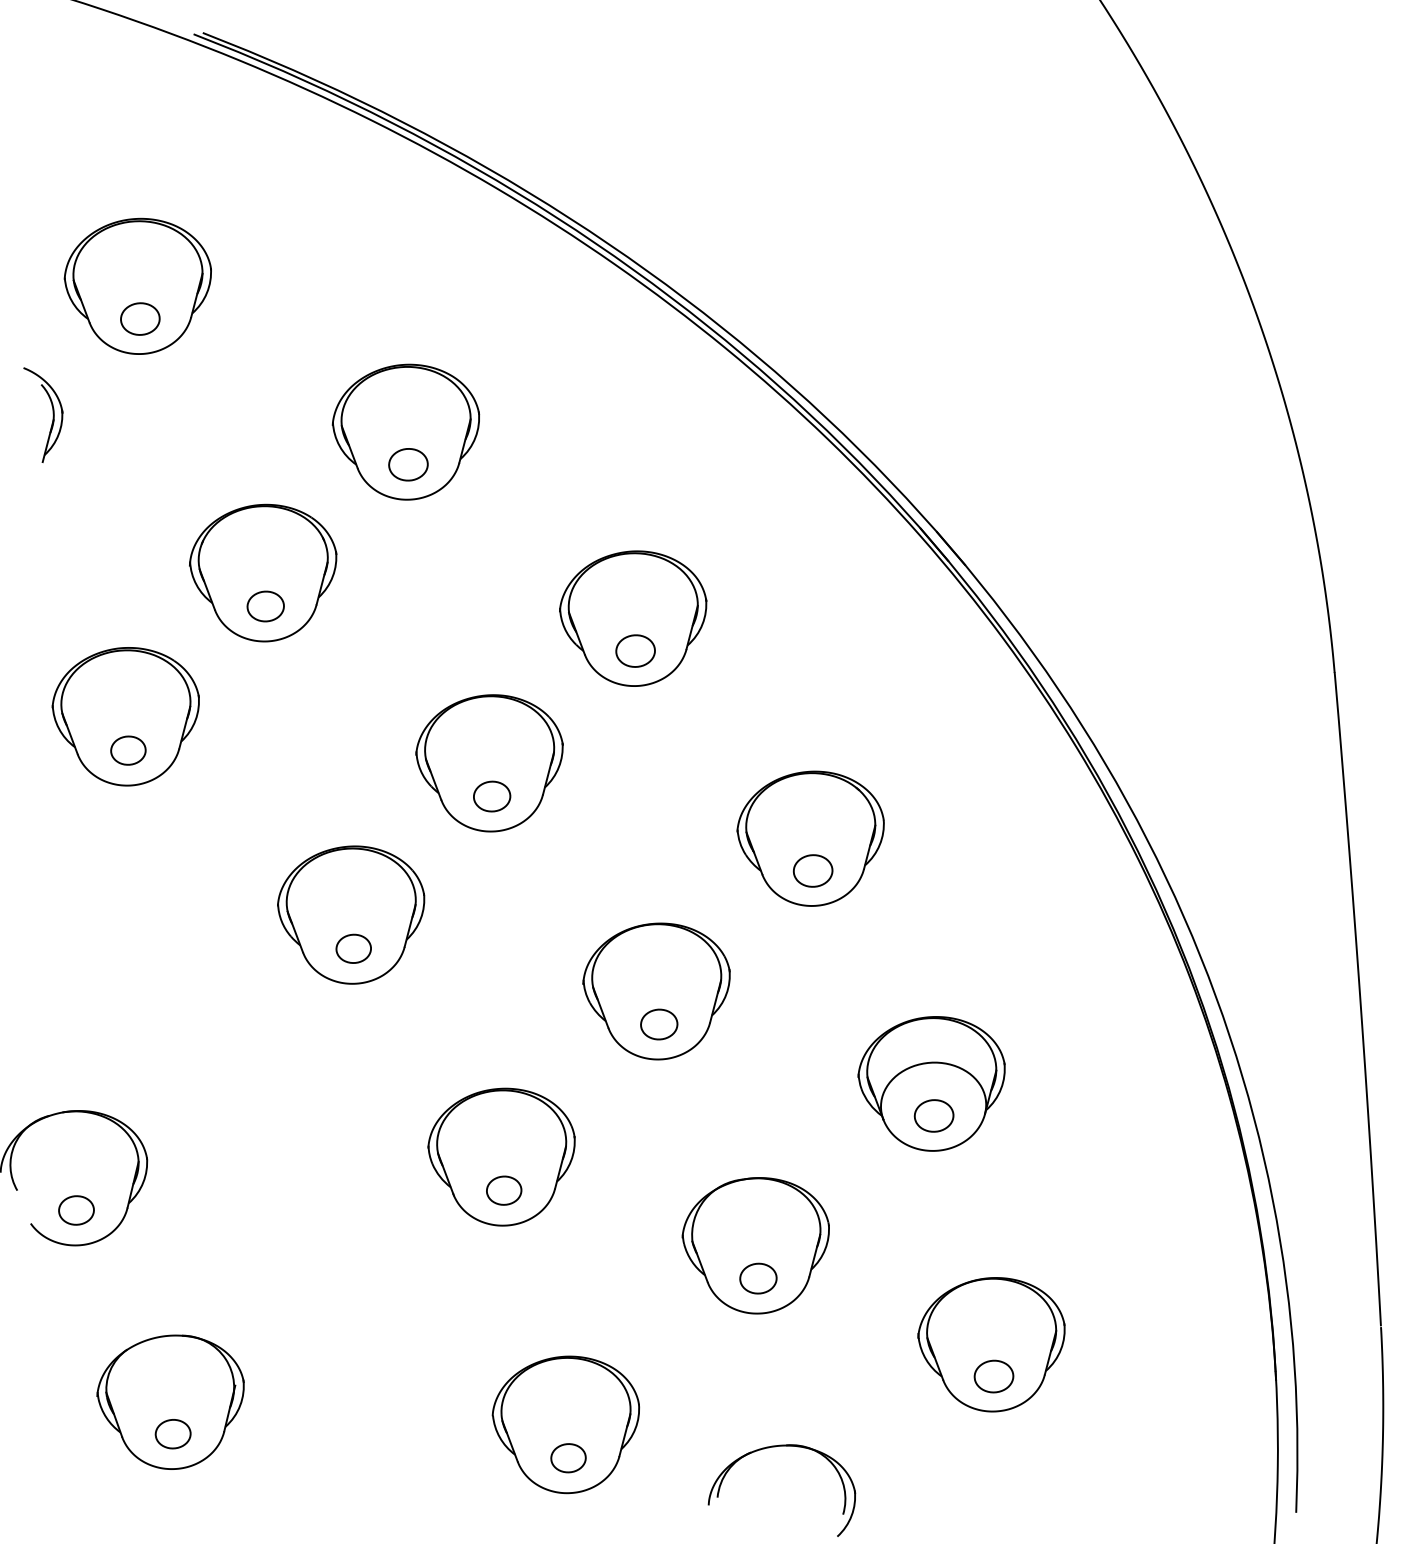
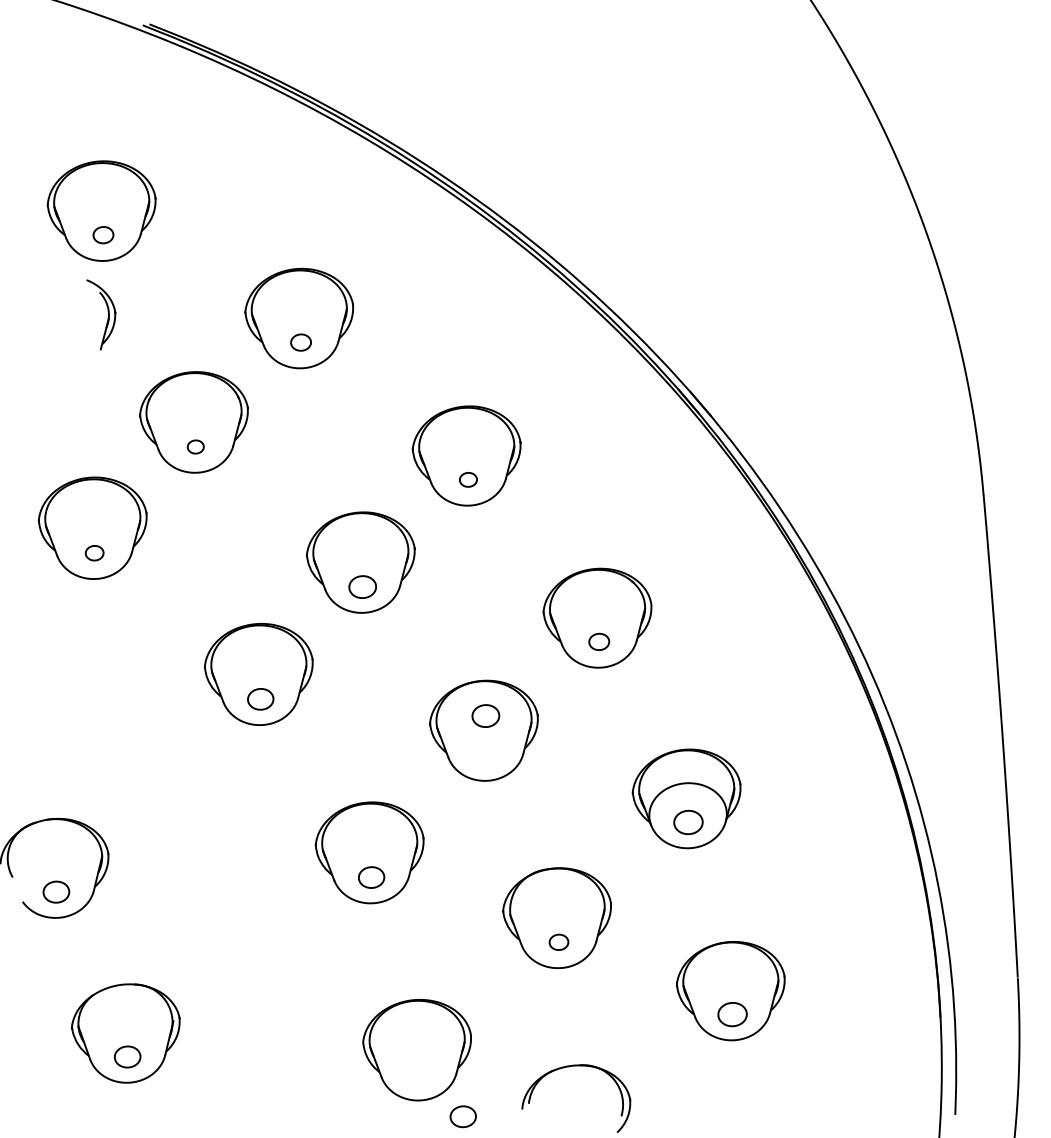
part: (140, 318) -> (103, 234), size x0.7
part: (52, 414) -> (107, 314), moved
part: (408, 464) -> (301, 342), size x0.7
part: (265, 606) -> (195, 447), size x0.6
part: (635, 650) -> (468, 479), size x0.6
part: (128, 750) -> (94, 553), size x0.7
part: (812, 870) -> (598, 641), size x0.7
part: (659, 1024) -> (486, 716), moved
part: (758, 1278) -> (559, 942), size x0.7
part: (568, 1458) -> (463, 1116), moved

